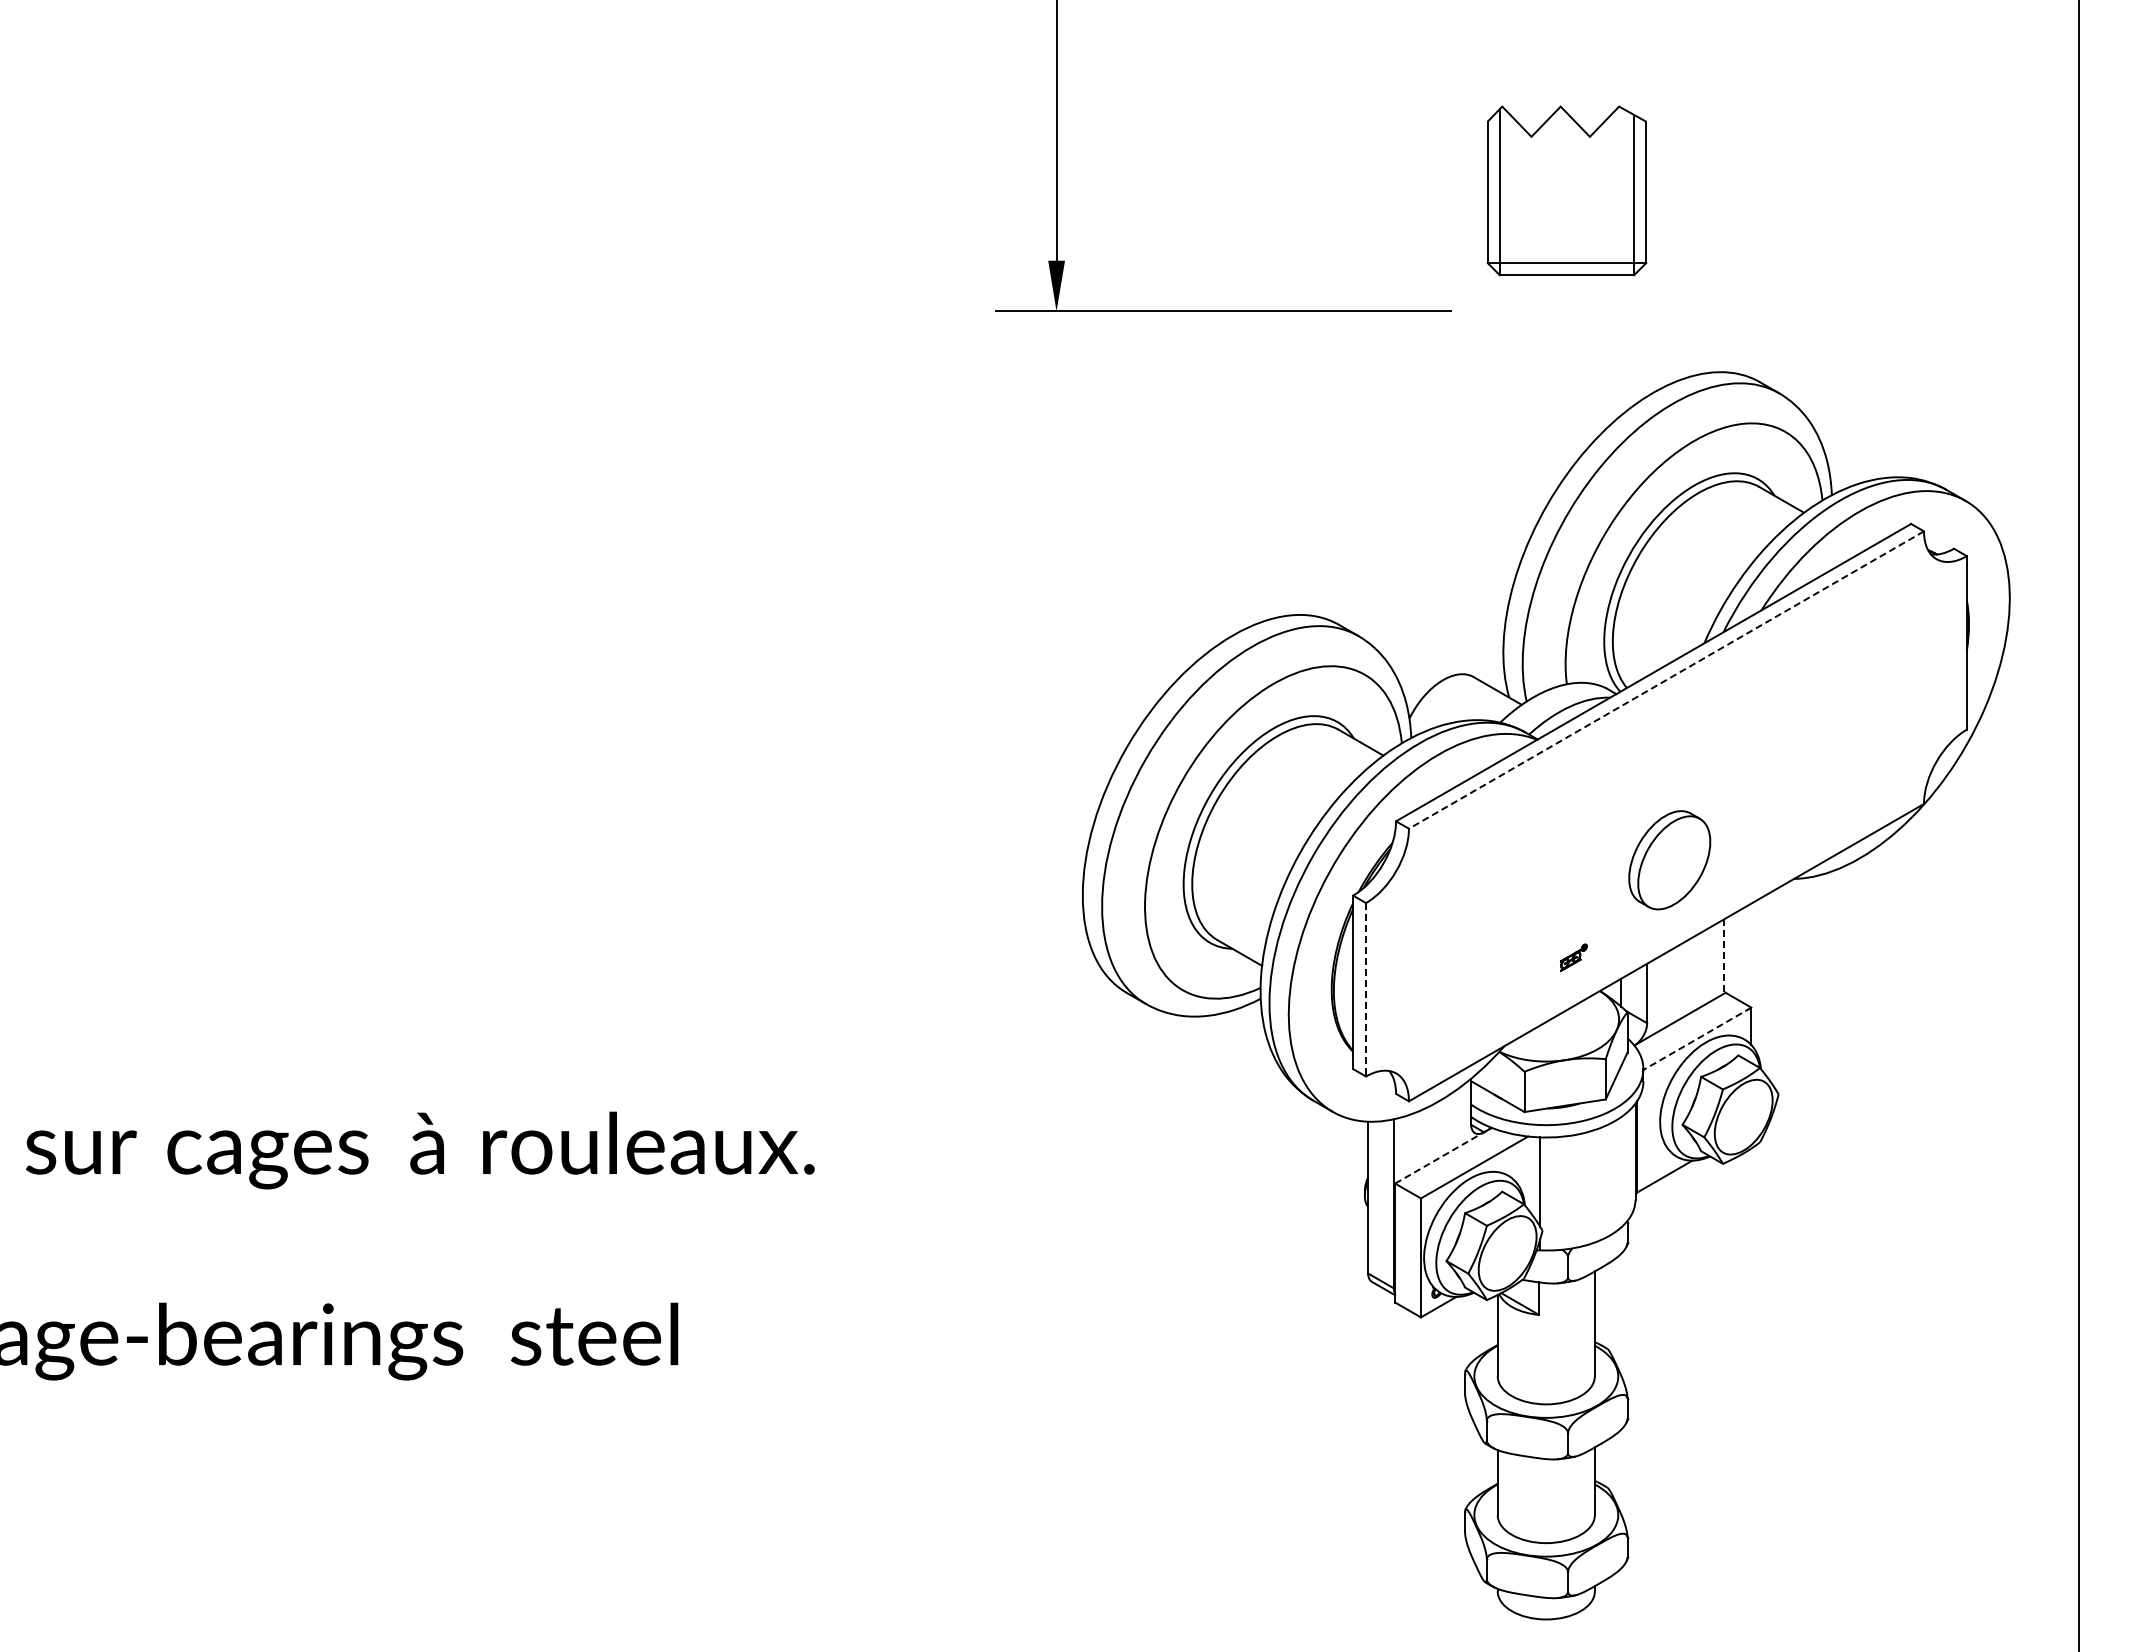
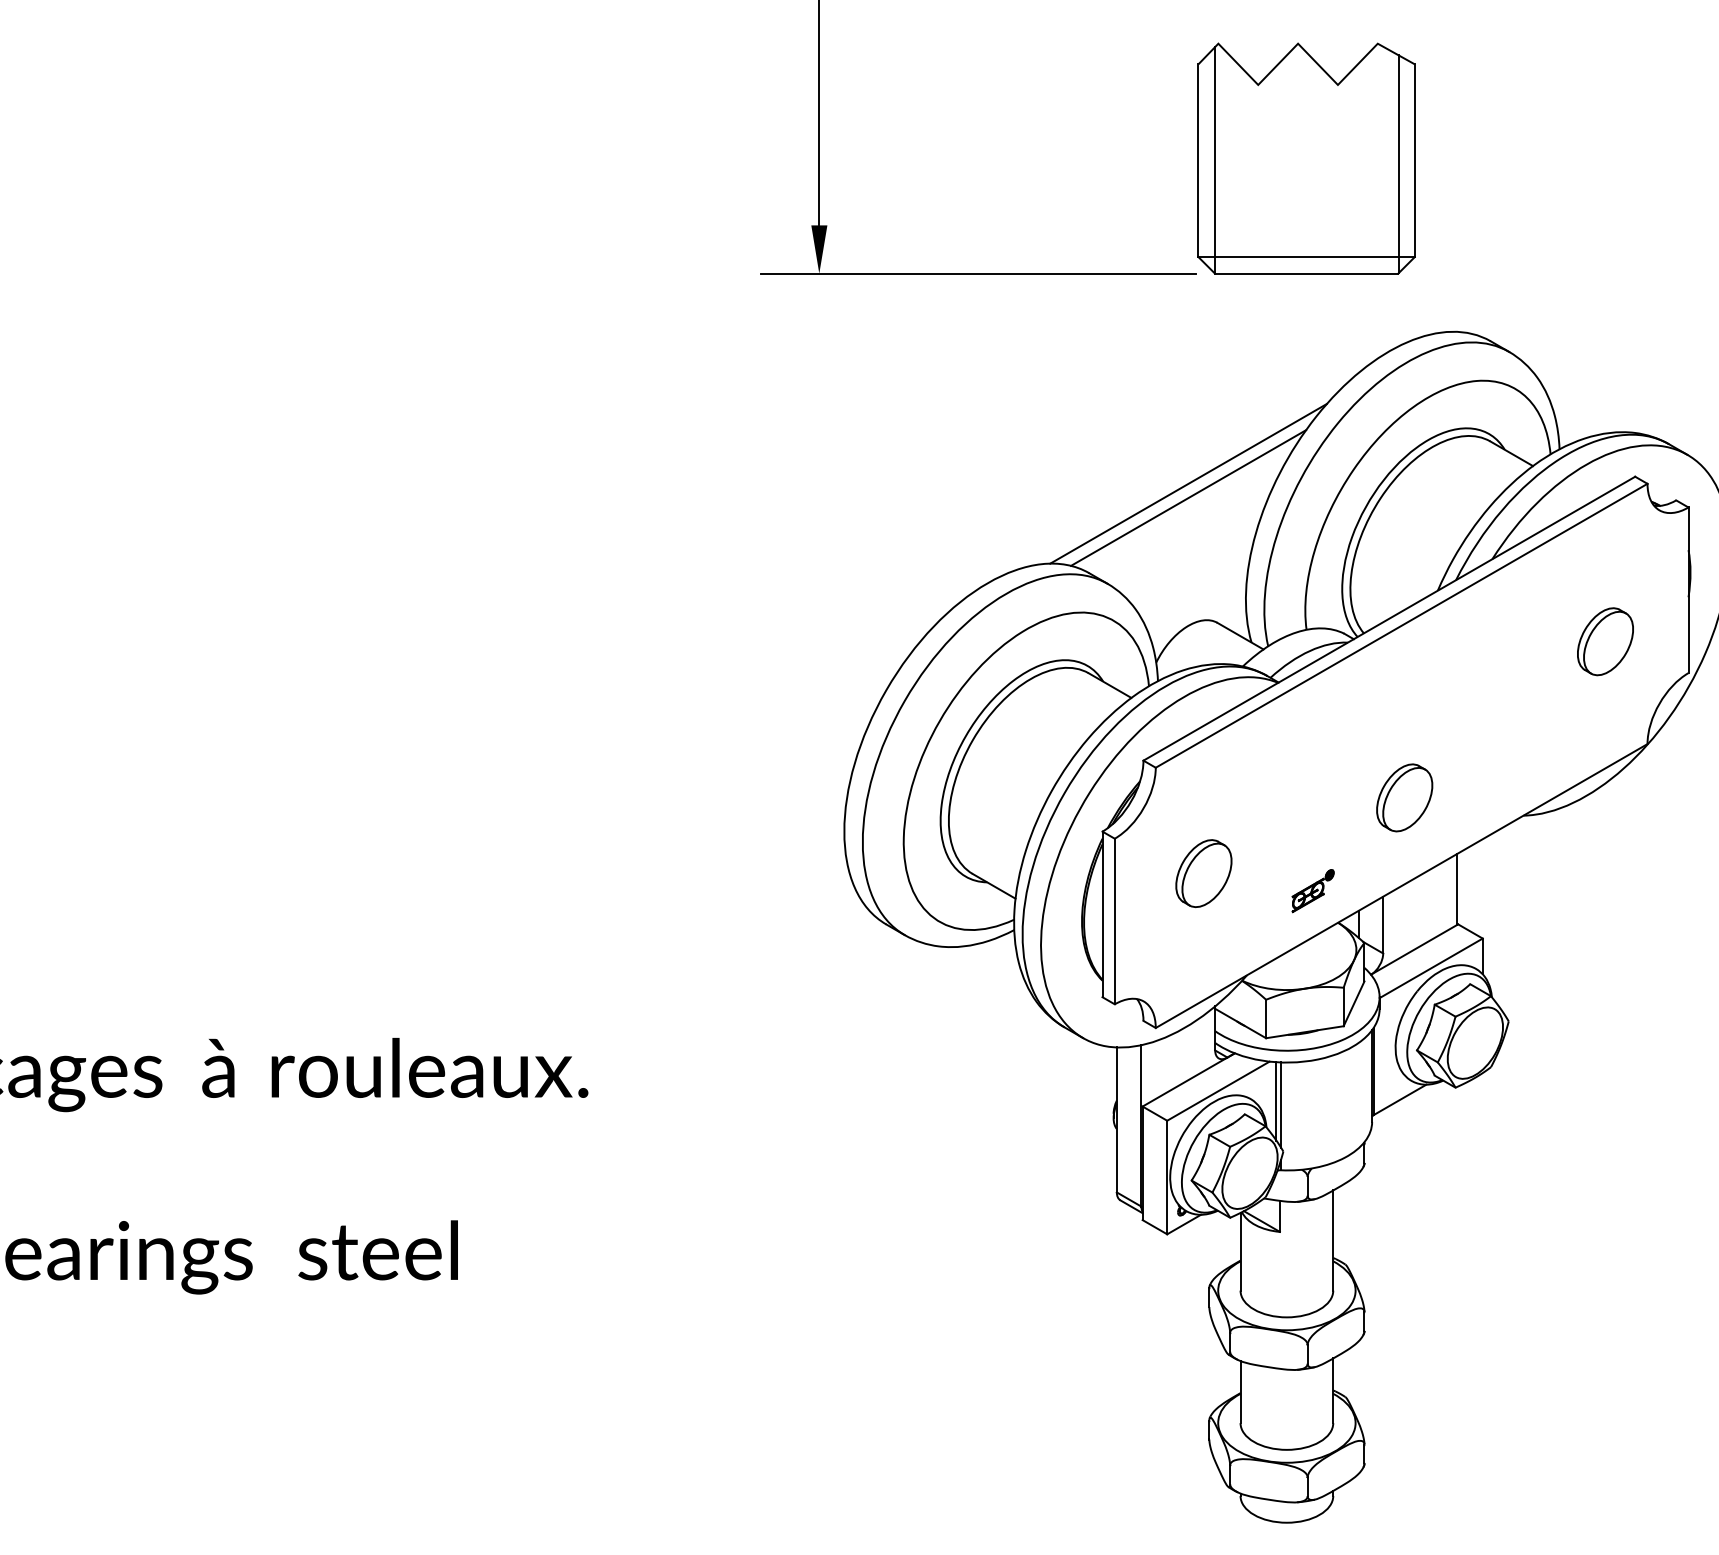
part: (1566, 190) -> (1306, 158), size x1.43
line: (1443, 531) -> (1188, 483), added
line: (1443, 546) -> (1188, 498), added
line: (1666, 680) -> (1401, 626), dashed -> solid
part: (1879, 696) -> (1605, 641), added
part: (1669, 860) -> (1404, 798), size x0.71
part: (1459, 939) -> (1204, 873), added
line: (1724, 956) -> (1457, 889), dashed -> solid
part: (1573, 957) -> (1312, 890), size x1.67
line: (1366, 989) -> (1115, 921), dashed -> solid
line: (1696, 1039) -> (1430, 968), dashed -> solid
line: (1441, 1156) -> (1186, 1080), dashed -> solid
line: (1535, 1178) -> (1276, 1101), added

